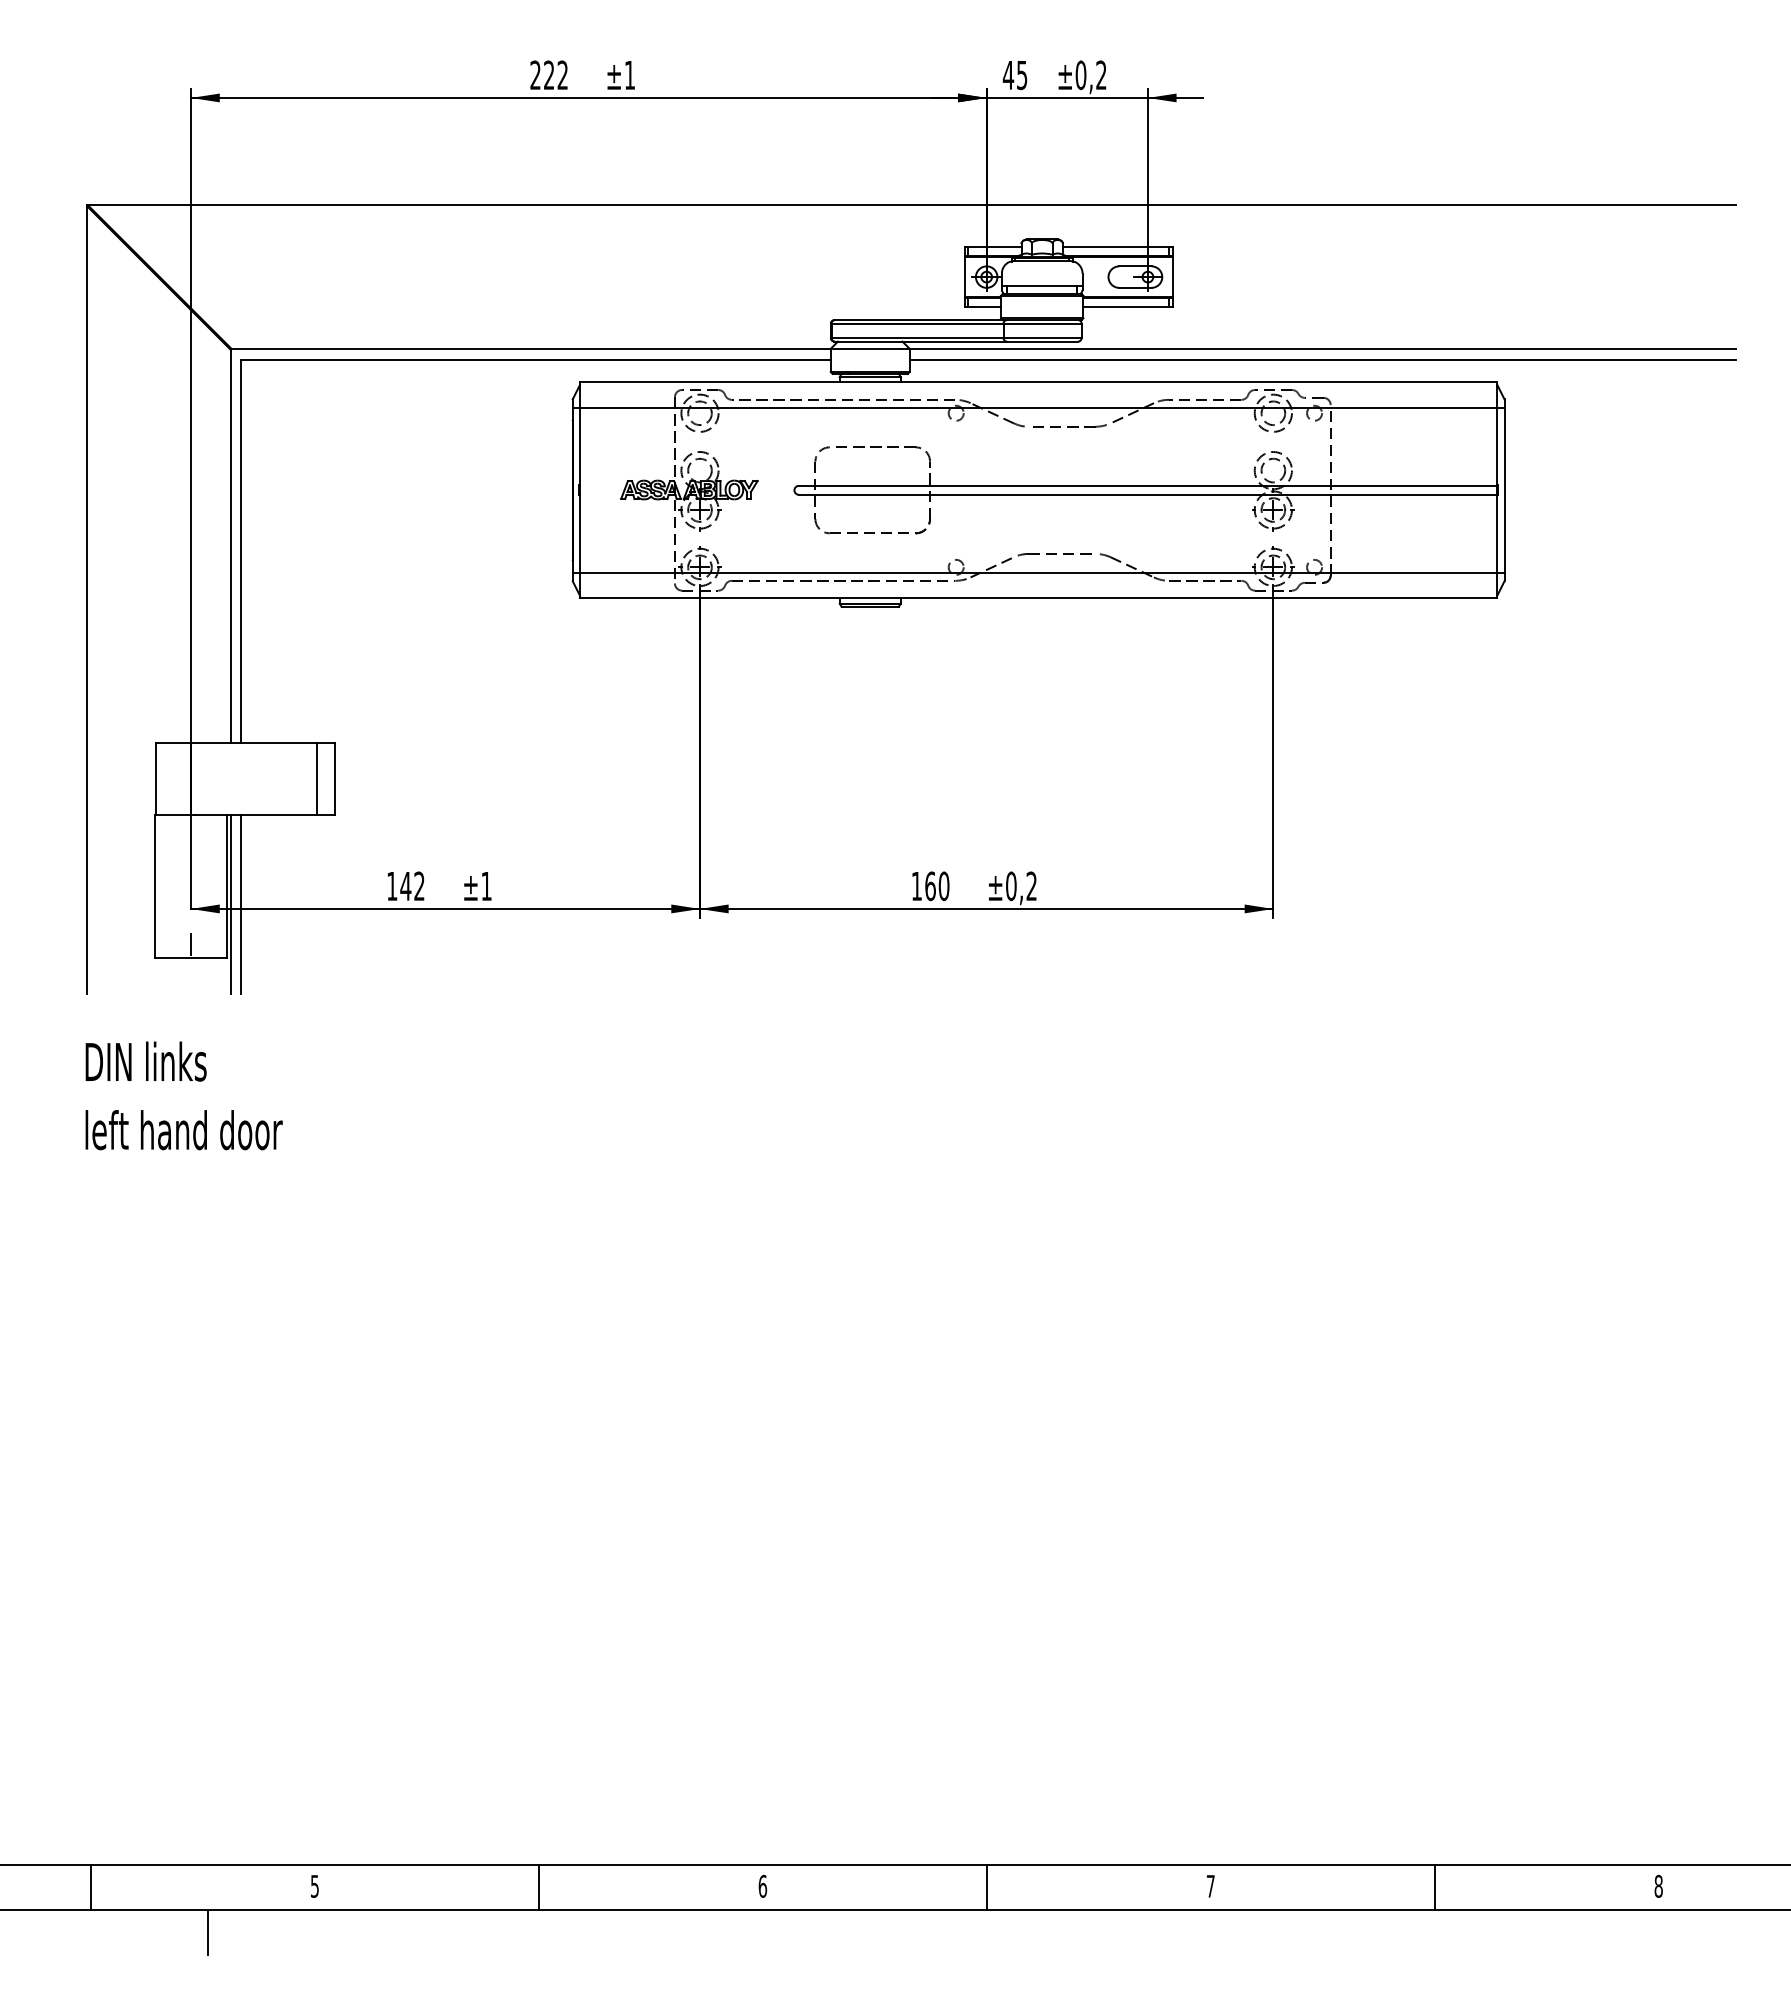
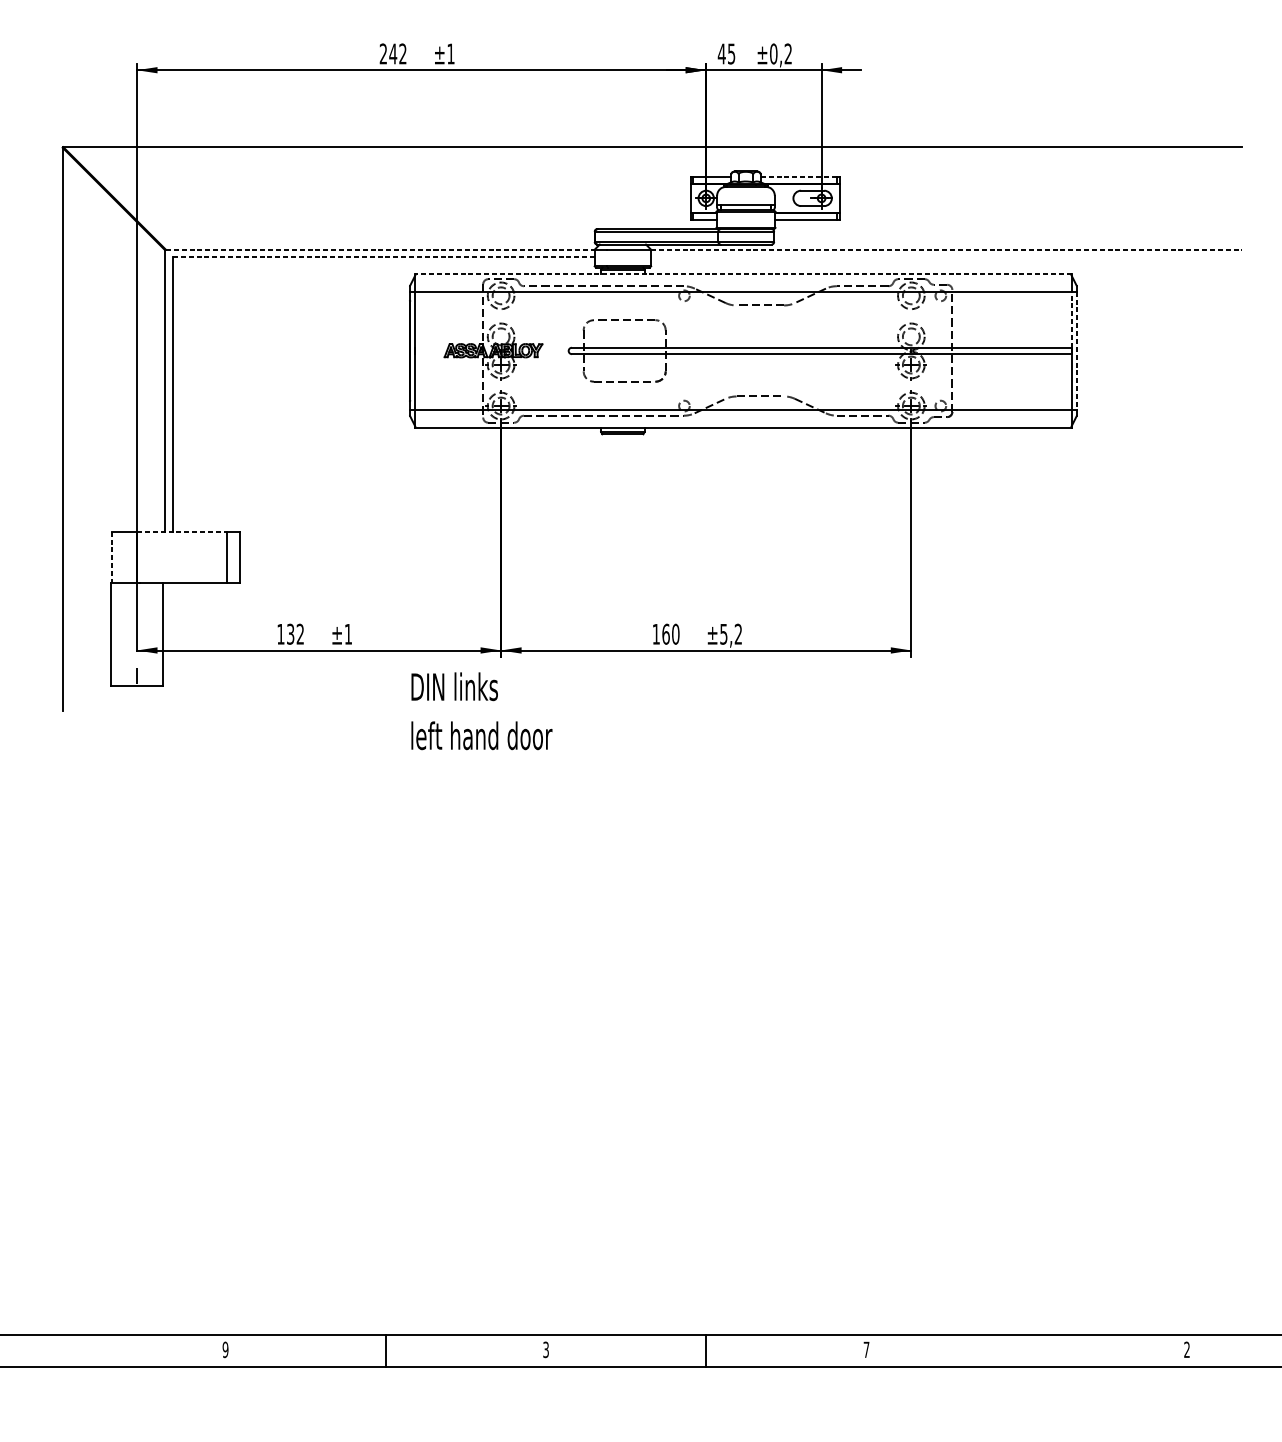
text: (548, 74) -> (392, 53), 222 -> 242
line: (1115, 247) -> (798, 177), solid -> dashed
line: (531, 348) -> (380, 249), solid -> dashed
line: (1322, 348) -> (946, 249), solid -> dashed
line: (536, 359) -> (384, 257), solid -> dashed
line: (1322, 359) -> (946, 257), removed
line: (1038, 382) -> (743, 273), solid -> dashed
line: (1497, 446) -> (1071, 319), solid -> dashed
line: (1504, 490) -> (1076, 351), solid -> dashed
line: (253, 742) -> (181, 531), solid -> dashed
line: (155, 778) -> (111, 557), solid -> dashed
text: (405, 886) -> (290, 634), 142 -> 132
text: (1011, 886) -> (723, 634), ±0,2 -> ±5,2
line: (230, 903) -> (165, 646), removed
line: (241, 903) -> (173, 646), removed
text: (183, 1095) -> (481, 710), moved
text: (314, 1885) -> (225, 1349), 5 -> 9
text: (762, 1885) -> (545, 1349), 6 -> 3
line: (91, 1886) -> (65, 1349), removed
line: (1434, 1886) -> (1026, 1349), removed
text: (1658, 1886) -> (1186, 1349), 8 -> 2
line: (207, 1931) -> (148, 1382), removed

